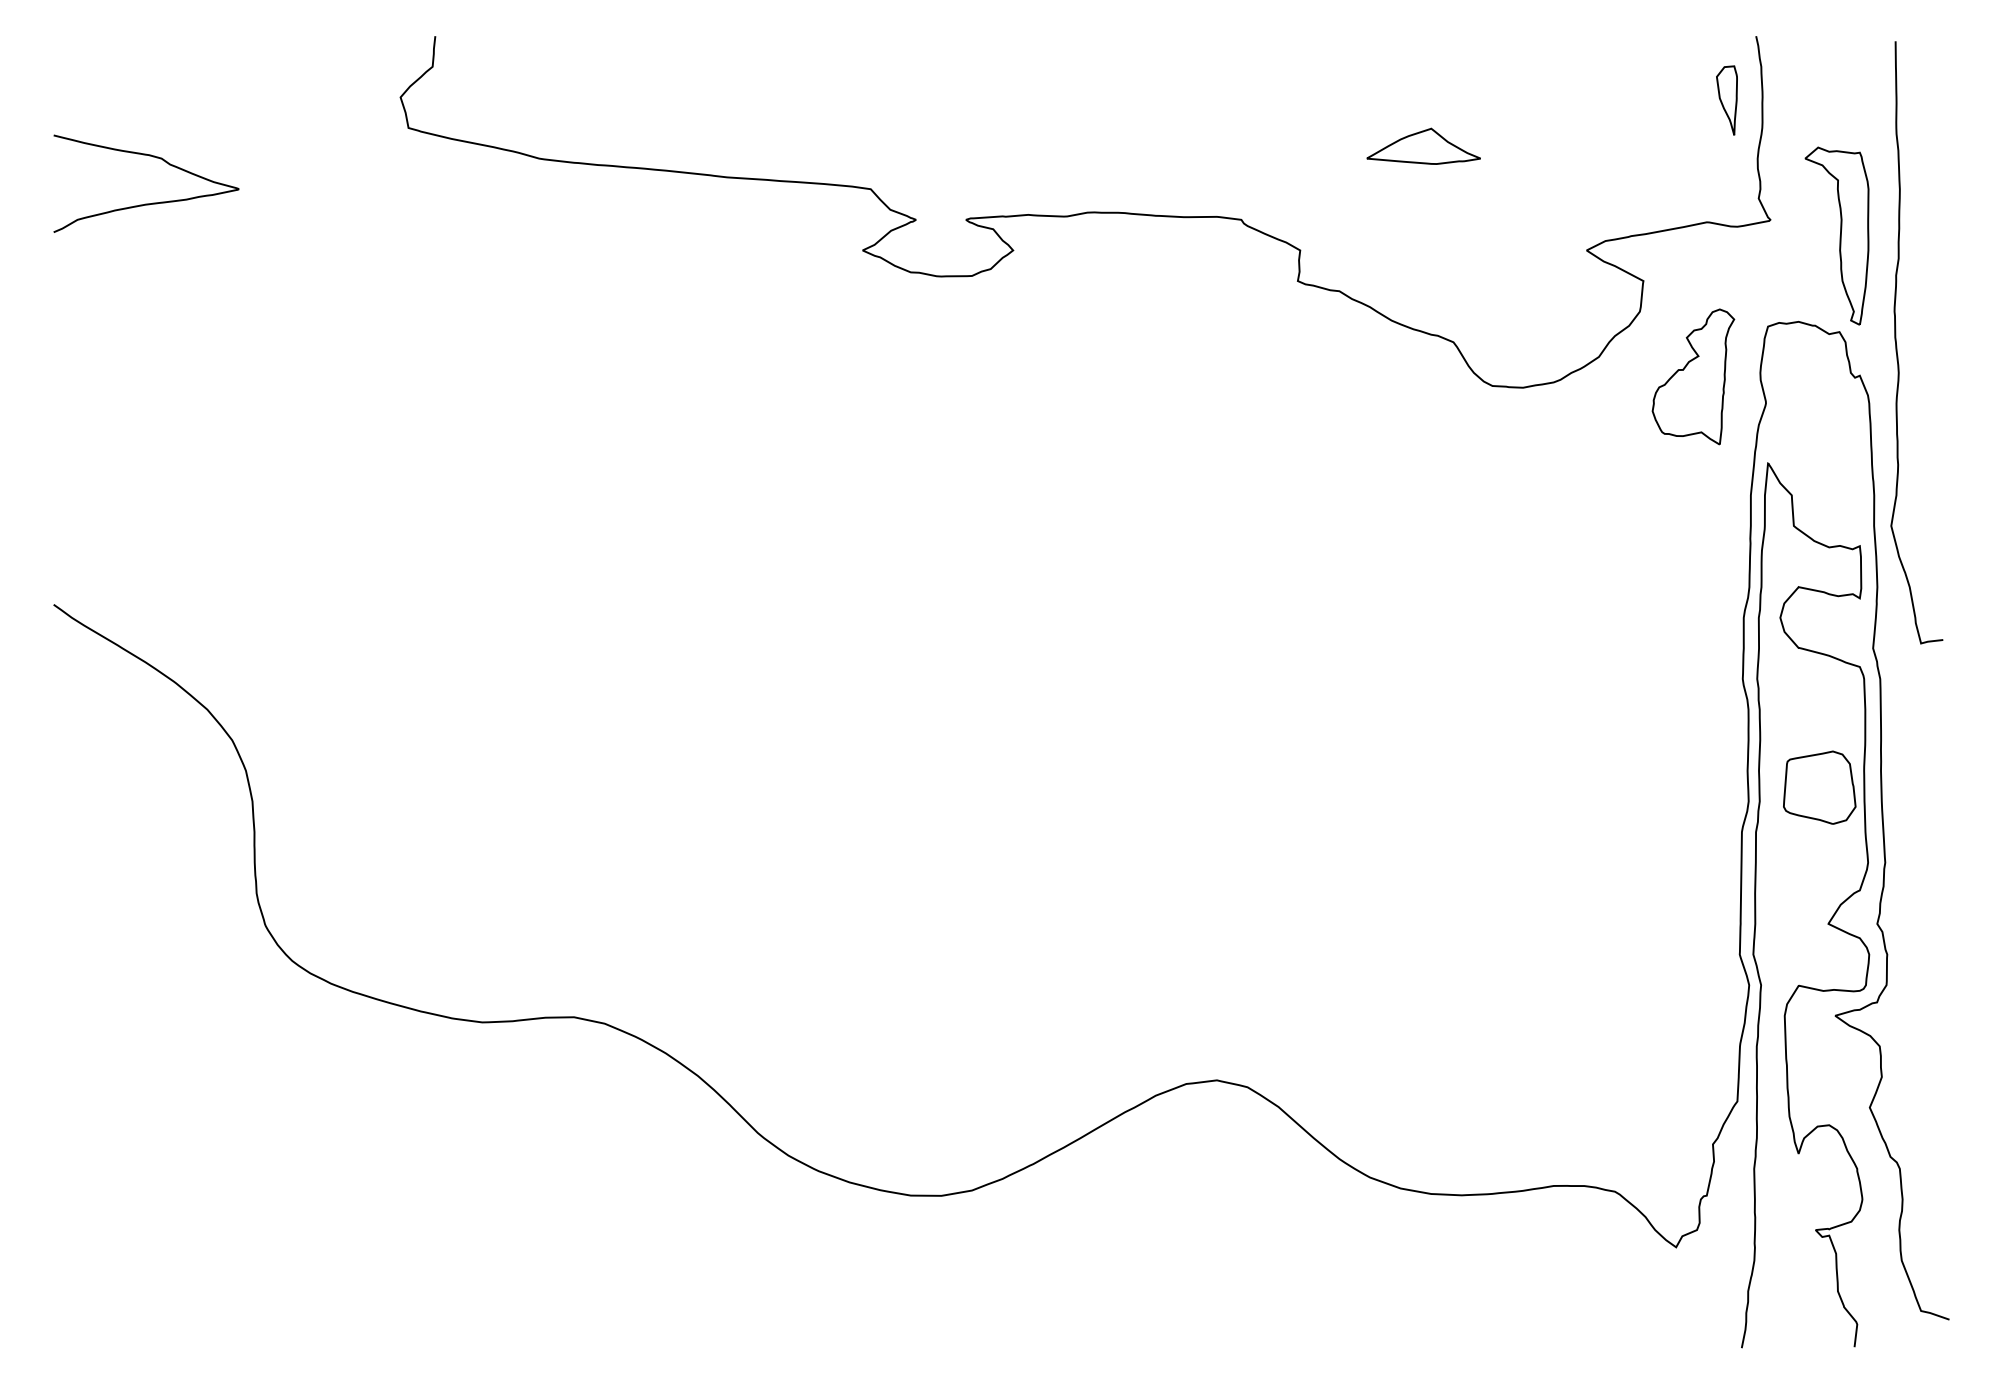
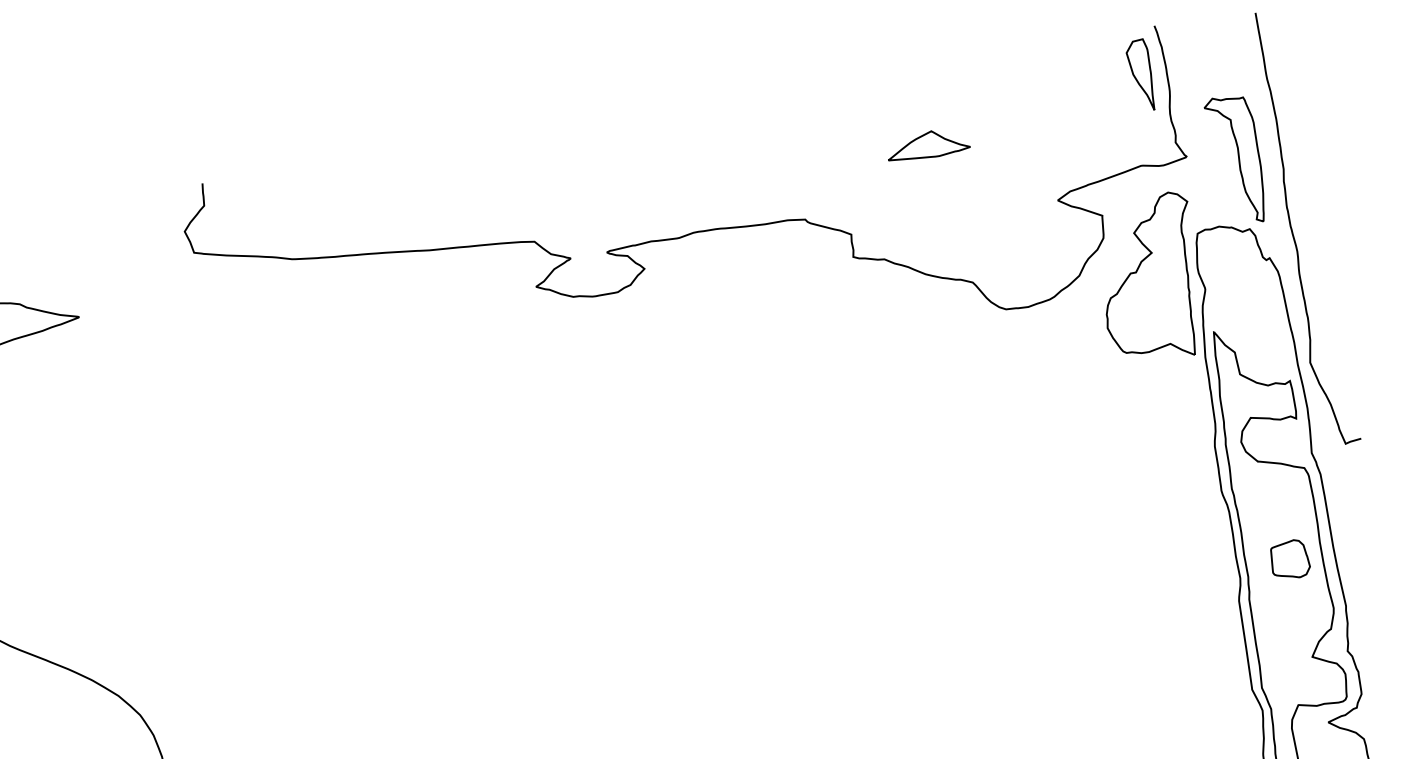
part: (1726, 100) -> (1140, 75), size x1.43
part: (1693, 376) -> (1149, 278), size x1.67
part: (1819, 787) -> (1289, 559), size x0.71

